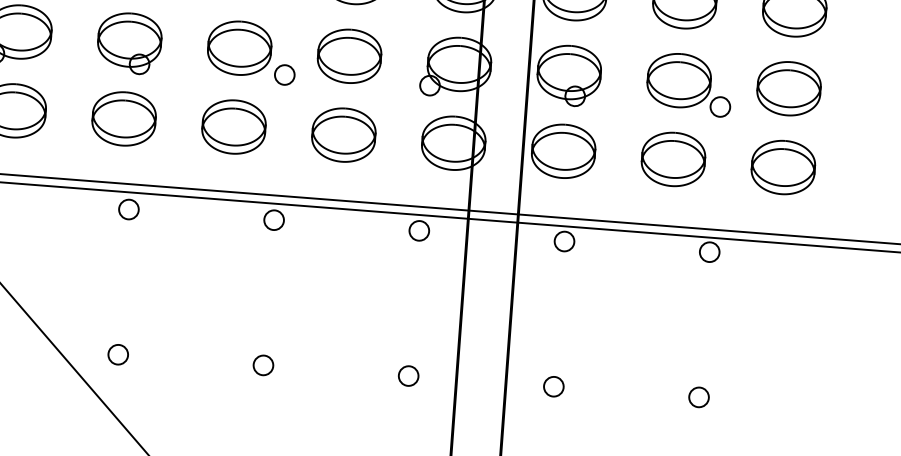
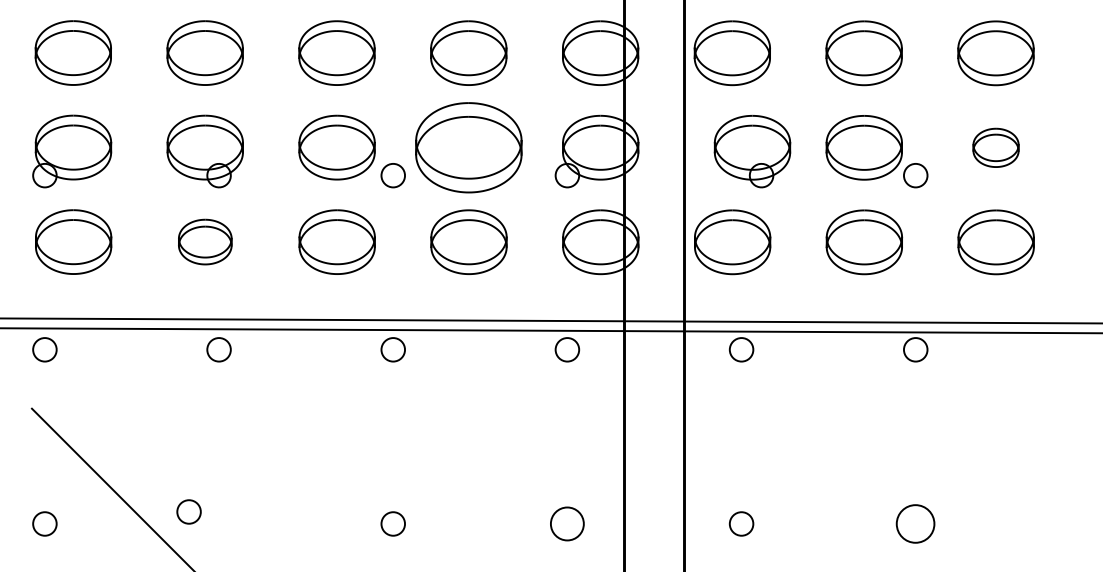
part: (349, 56) -> (468, 147), size x1.4
part: (569, 75) -> (752, 151), moved
part: (788, 88) -> (995, 147), size x0.6
part: (123, 118) -> (204, 241), size x0.7
circle: (117, 354) -> (188, 511), moved
circle: (408, 375) -> (567, 523), size x1.4
circle: (698, 396) -> (915, 523), size x1.6

